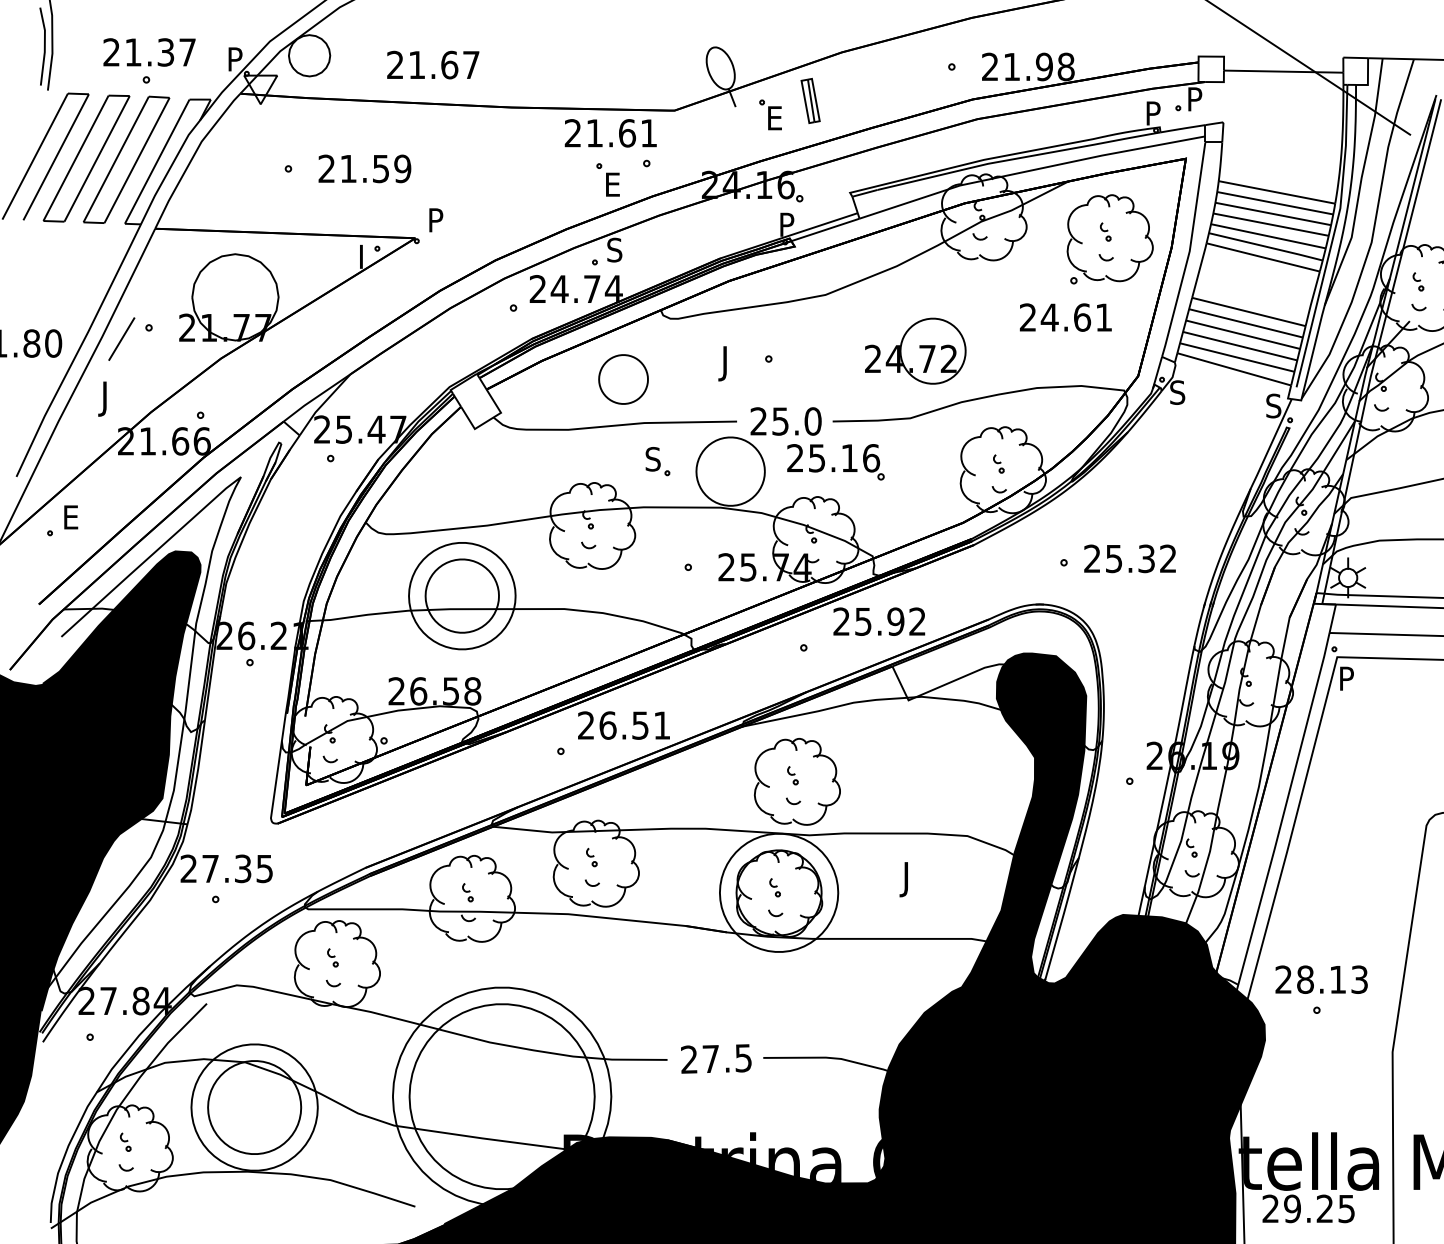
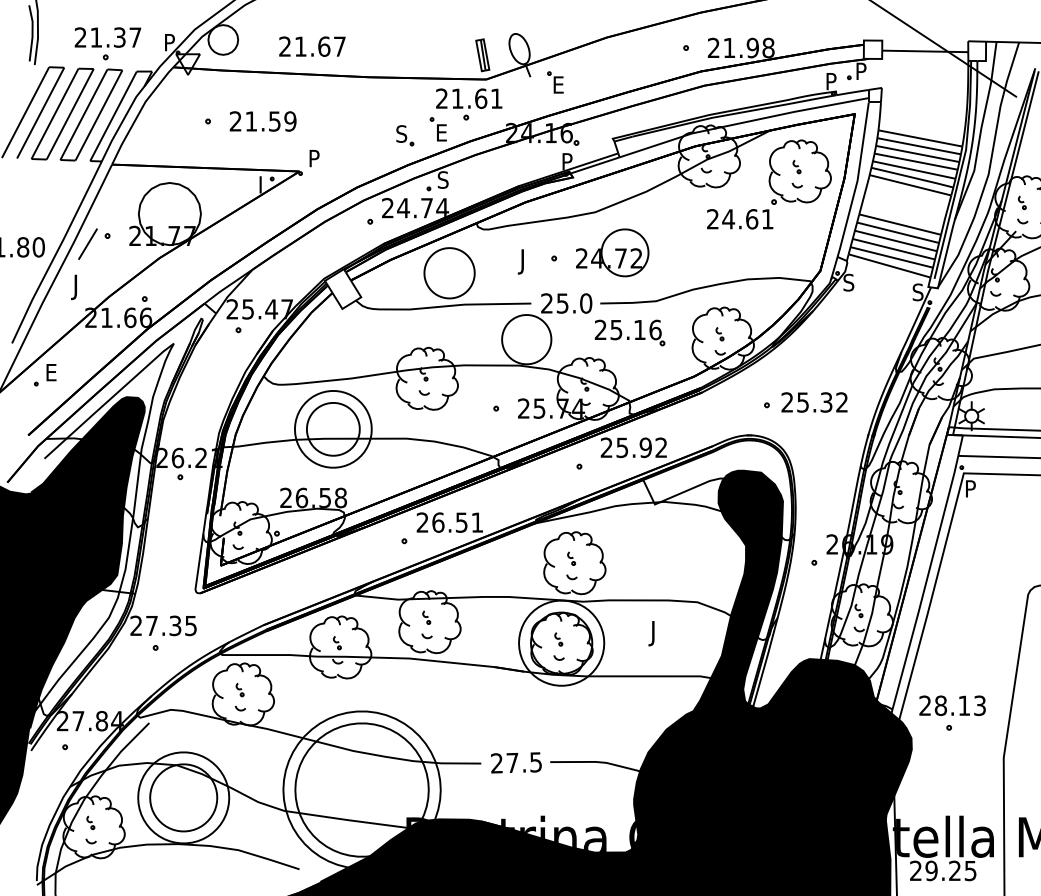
part: (810, 100) -> (482, 54), moved
text: (610, 133) -> (468, 98), moved
text: (1065, 317) -> (739, 219), moved
part: (915, 350) -> (612, 252), moved
part: (623, 379) -> (449, 273), size x1.43
part: (657, 461) -> (404, 135), moved
part: (835, 462) -> (629, 333), moved

